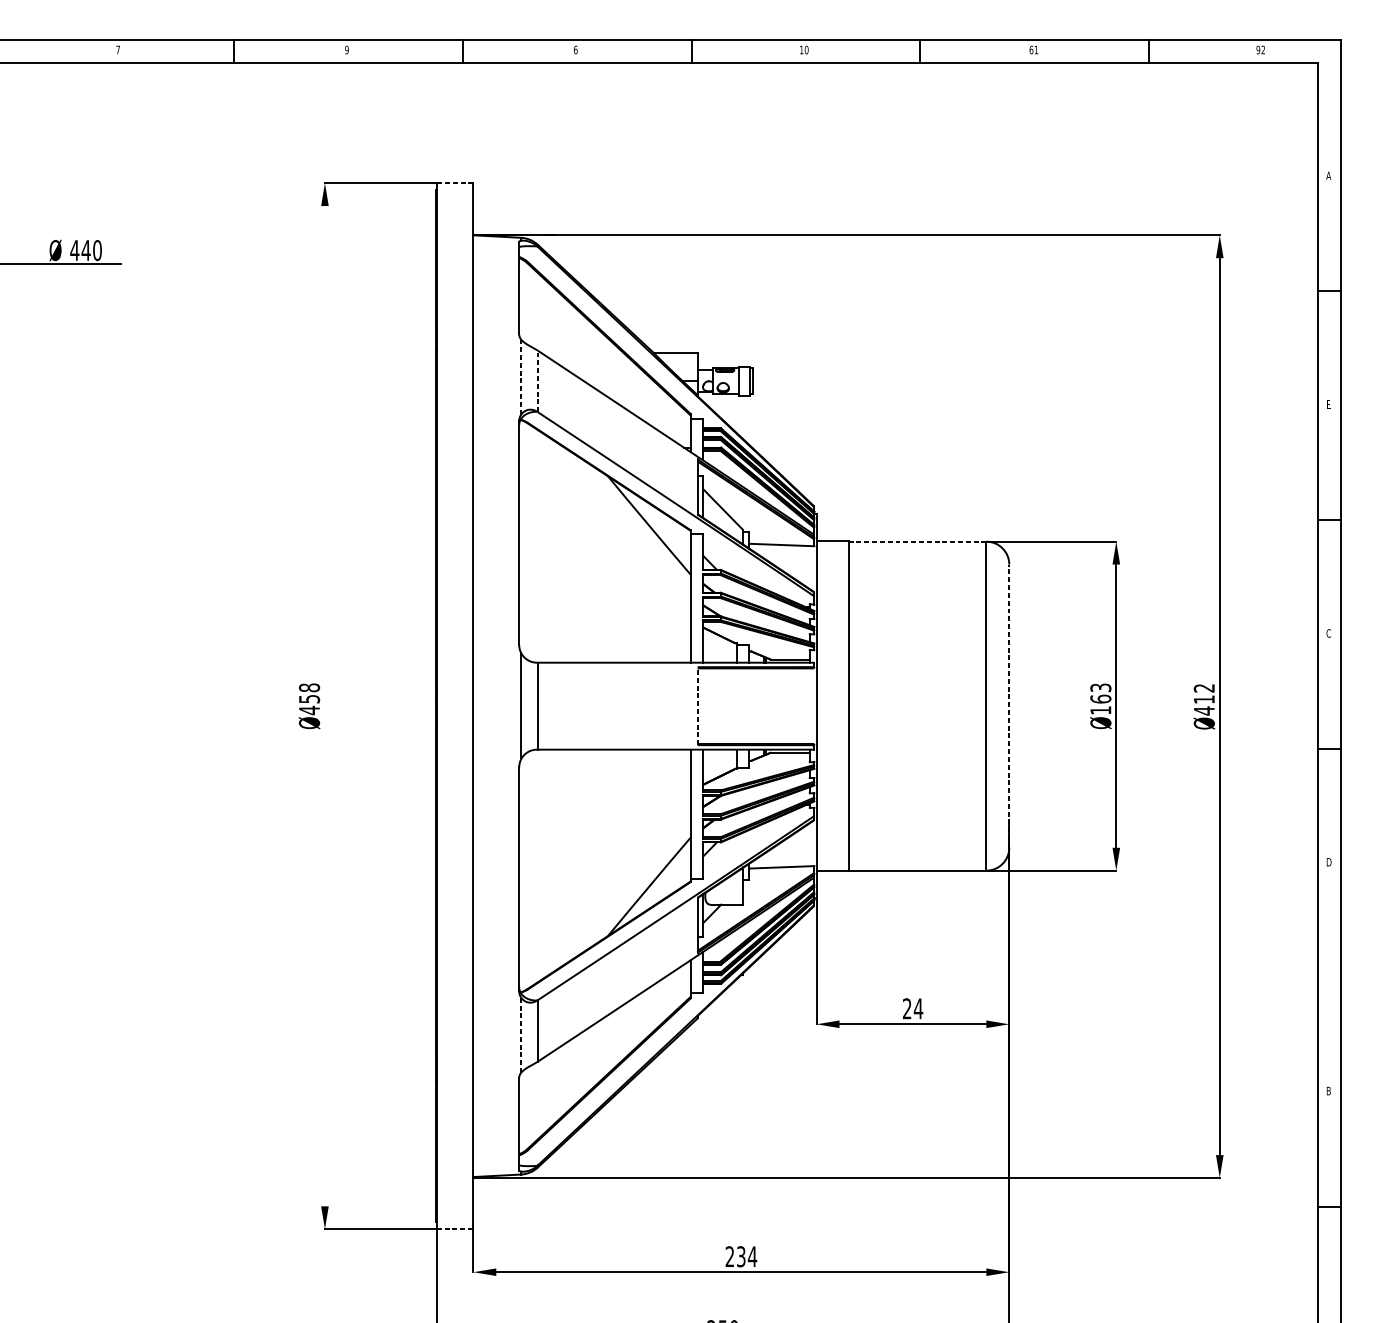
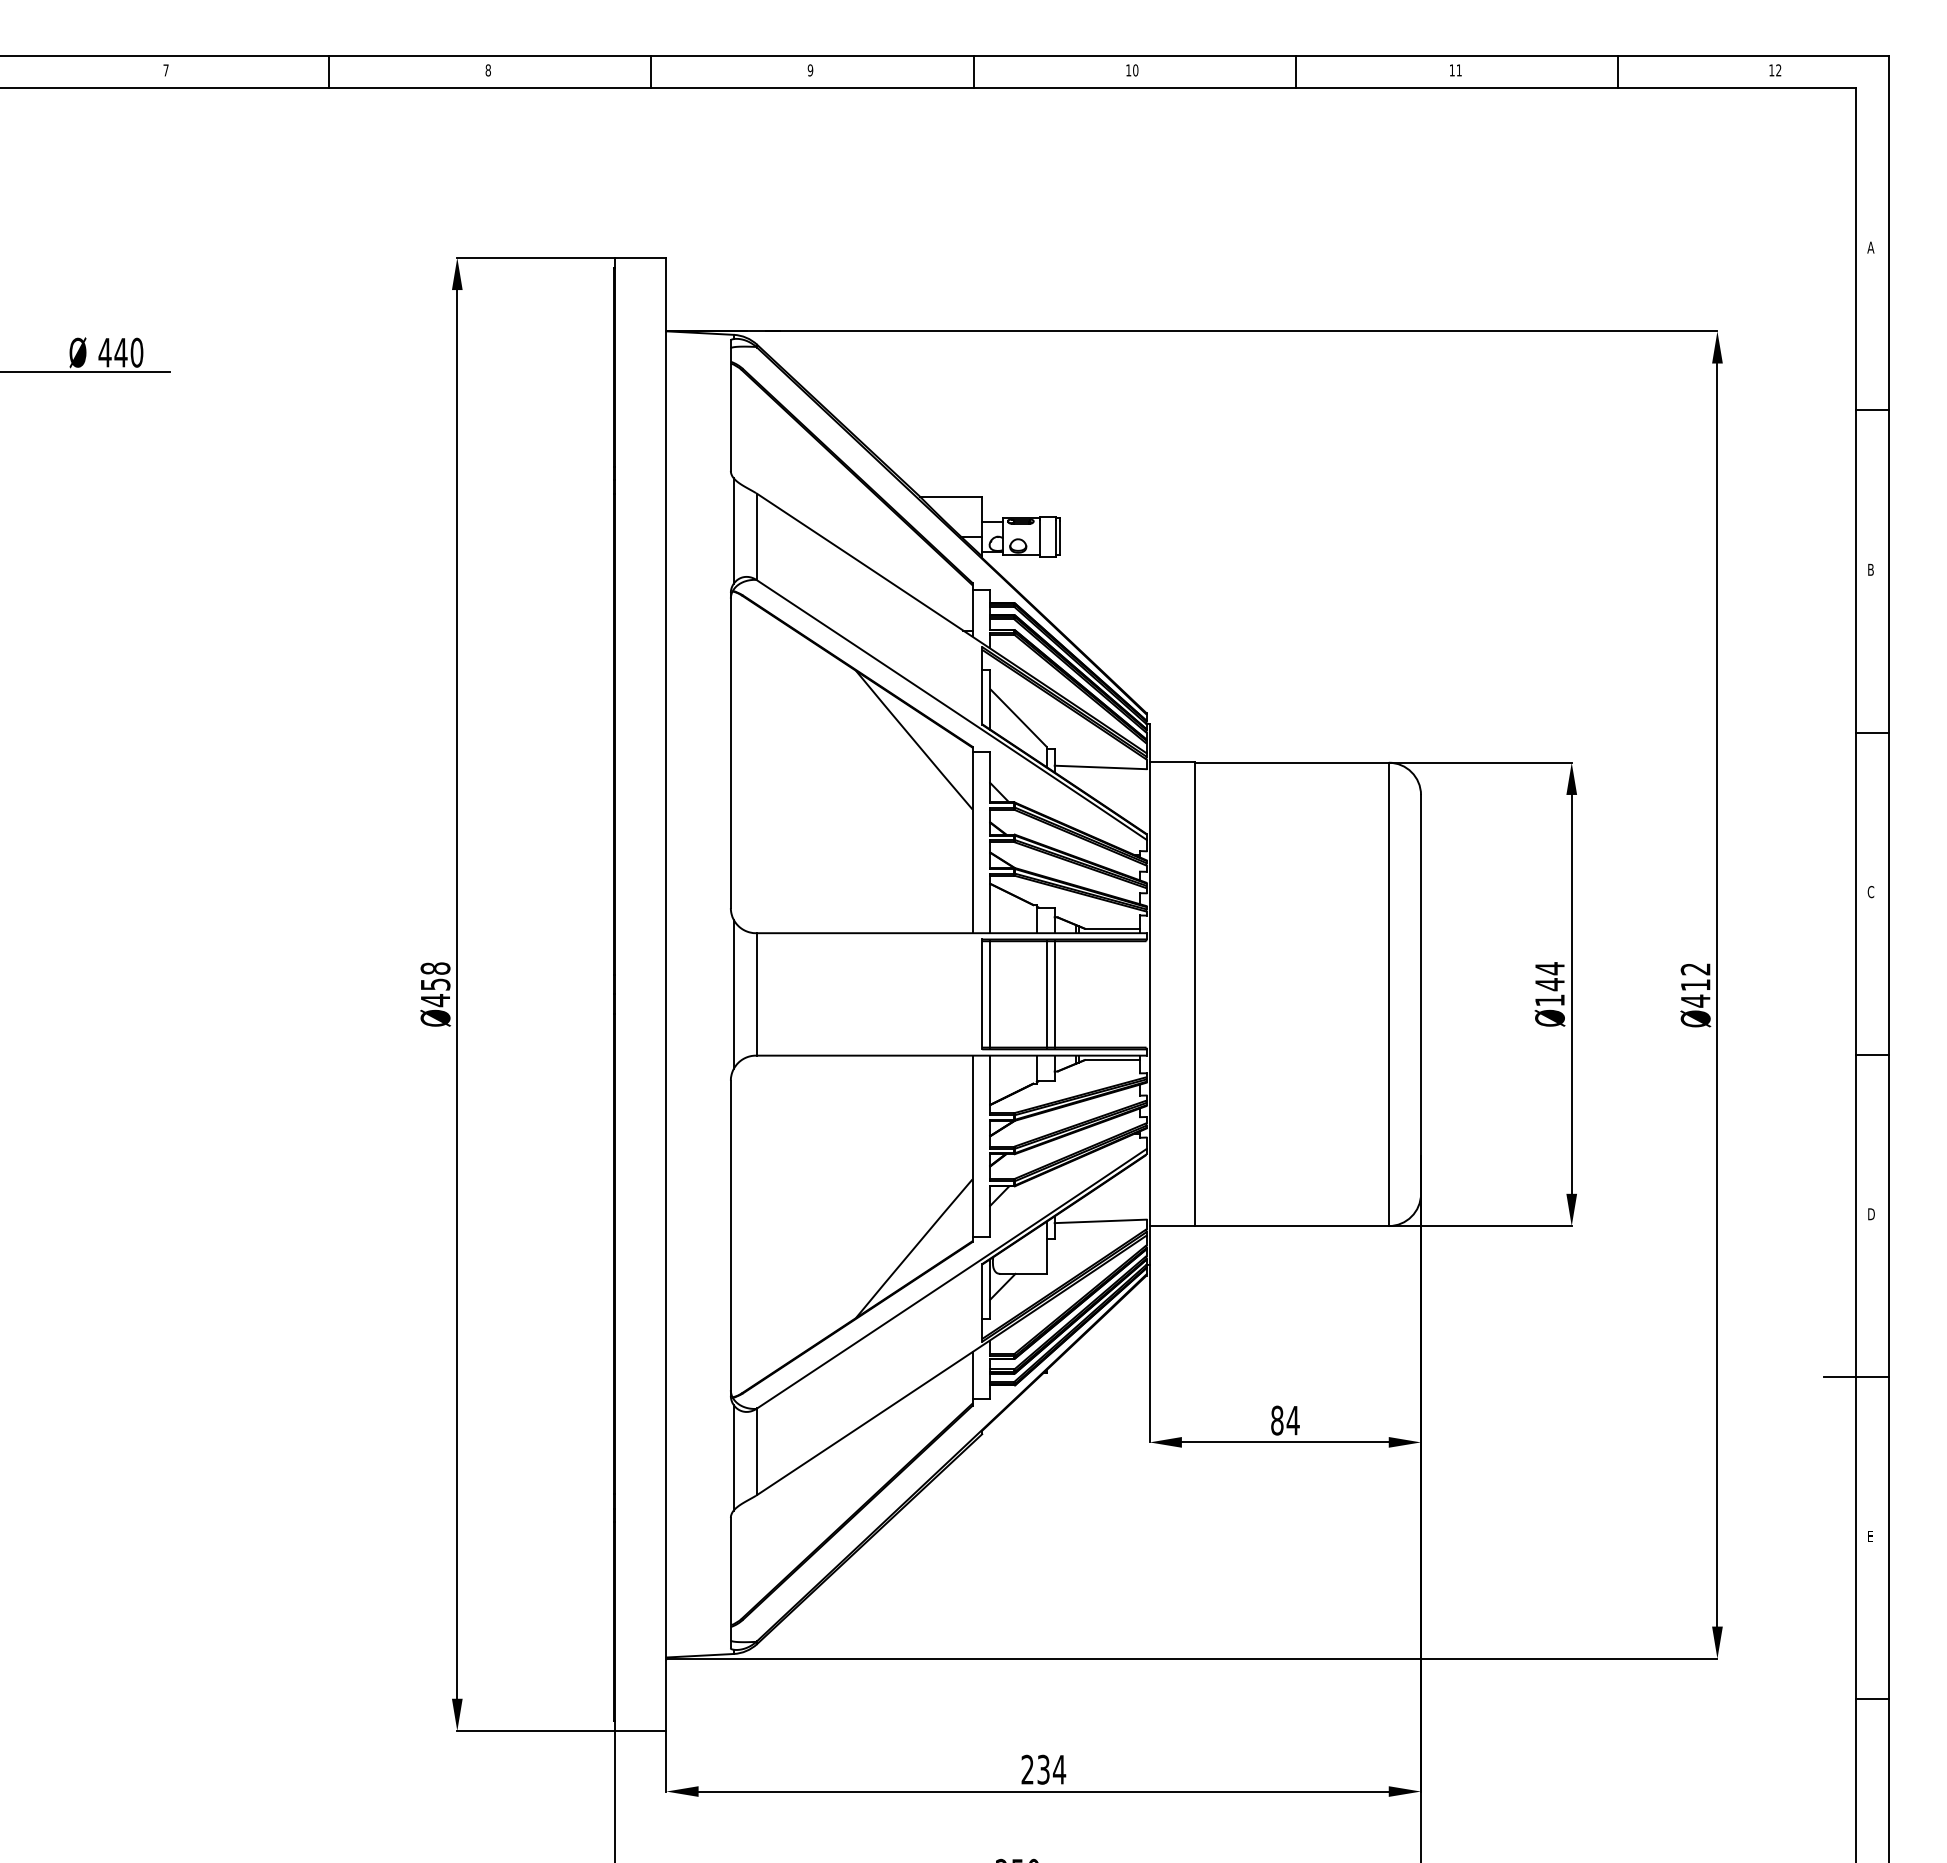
text: (346, 50) -> (487, 70), 9 -> 8
text: (575, 50) -> (810, 70), 6 -> 9
text: (1030, 50) -> (1451, 70), 61 -> 11
text: (1258, 50) -> (1771, 70), 92 -> 12
line: (455, 182) -> (640, 257), dashed -> solid
line: (521, 377) -> (733, 531), dashed -> solid
line: (538, 381) -> (757, 536), dashed -> solid
text: (1328, 404) -> (1870, 569), E -> B
line: (918, 541) -> (1292, 762), dashed -> solid
text: (1100, 693) -> (1549, 976), Ø163 -> Ø144
line: (1009, 705) -> (1421, 993), dashed -> solid
line: (325, 706) -> (457, 994), added
line: (697, 706) -> (982, 994), dashed -> solid
line: (703, 706) -> (990, 994), added
line: (743, 706) -> (1046, 994), added
line: (749, 706) -> (1054, 994), added
line: (1318, 977) -> (1856, 1376), added
text: (907, 1008) -> (1277, 1420), 24 -> 84
line: (521, 1035) -> (733, 1457), dashed -> solid
text: (1328, 1091) -> (1870, 1536), B -> E
line: (455, 1228) -> (640, 1730), dashed -> solid

